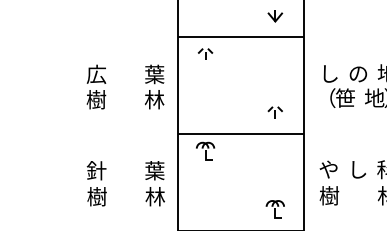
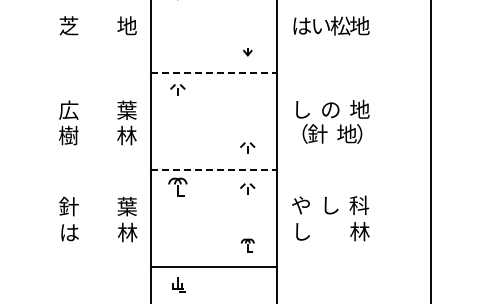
part: (275, 16) -> (247, 52), size x0.6
line: (242, 36) -> (214, 72), solid -> dashed
text: (345, 97) -> (317, 133), 笹 -> 針
line: (242, 133) -> (214, 169), solid -> dashed
part: (275, 152) -> (247, 188), added
text: (329, 195) -> (301, 231), 樹 -> し
text: (97, 196) -> (69, 232), 樹 -> は
part: (275, 209) -> (247, 245), size x0.7

